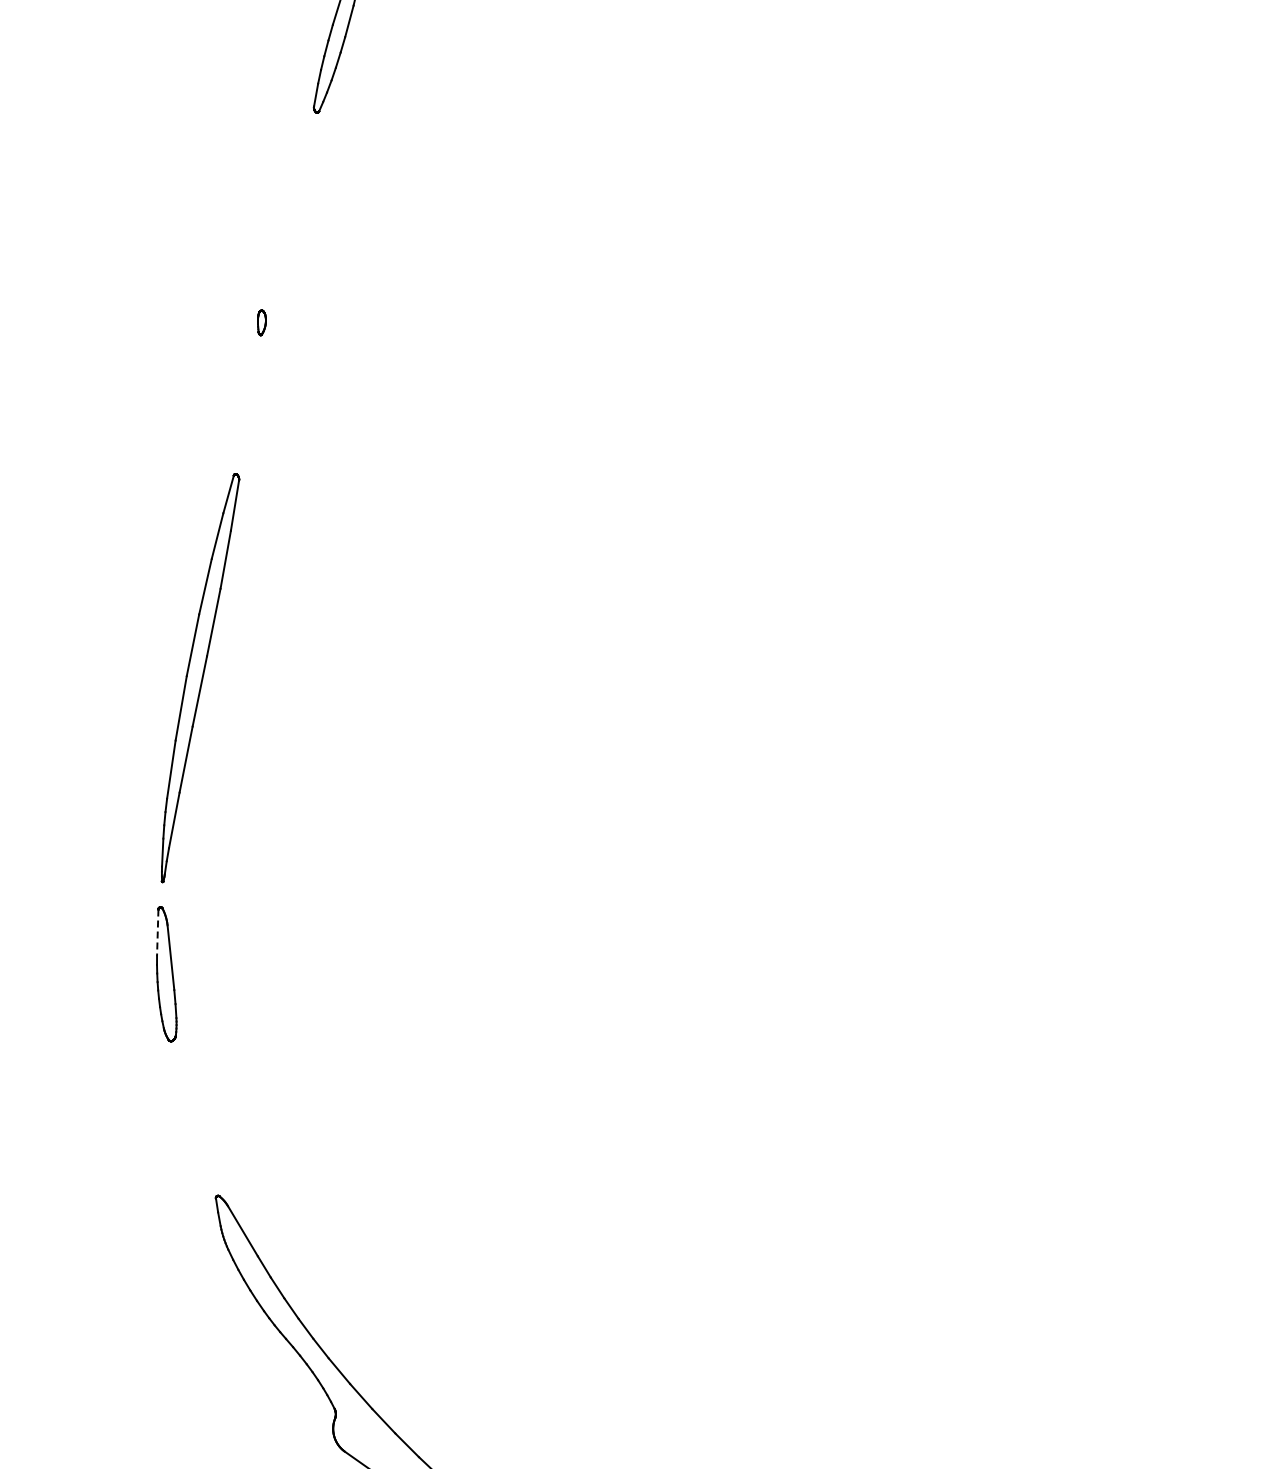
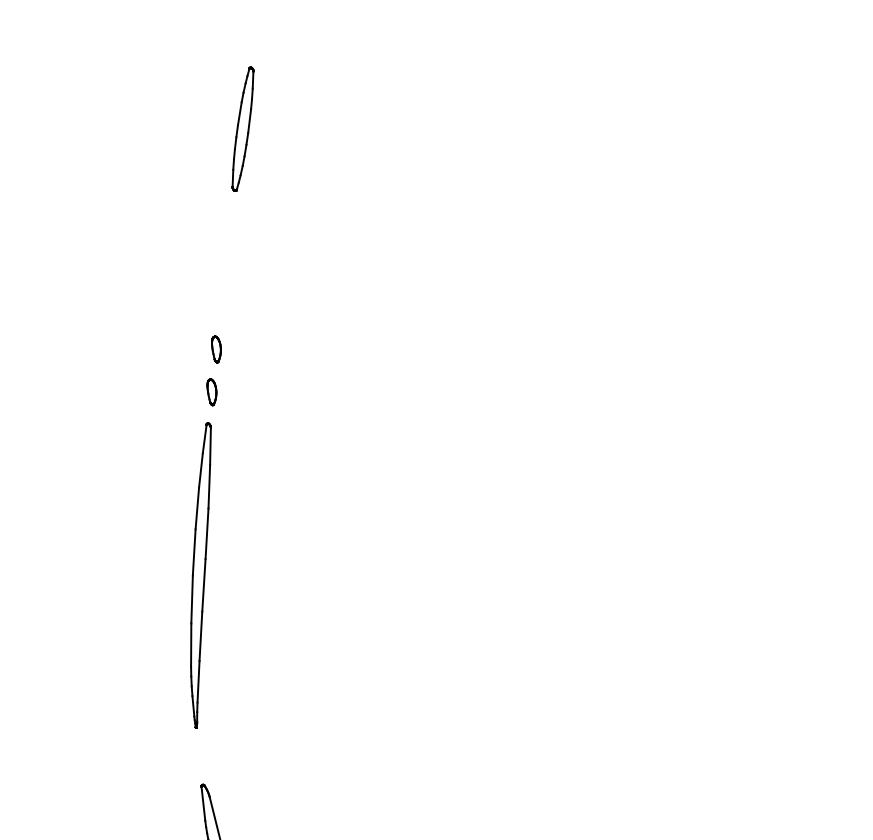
part: (261, 322) -> (216, 349), size x1.43
part: (247, 379) -> (212, 392), added
part: (200, 678) -> (203, 575), moved
line: (157, 933) -> (203, 804), dashed -> solid

